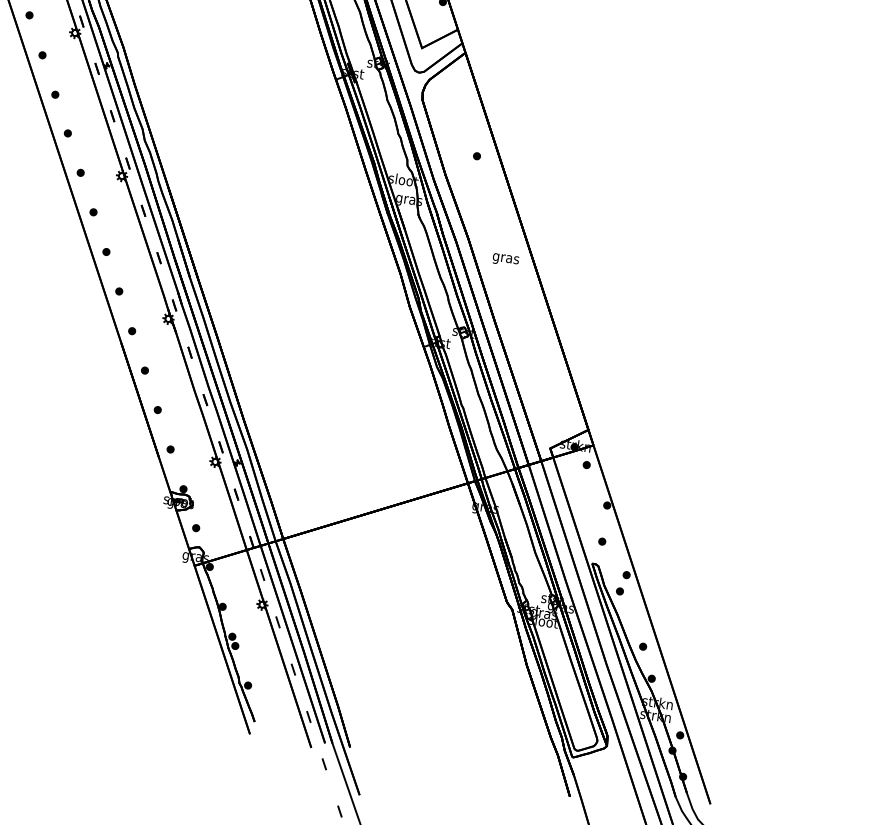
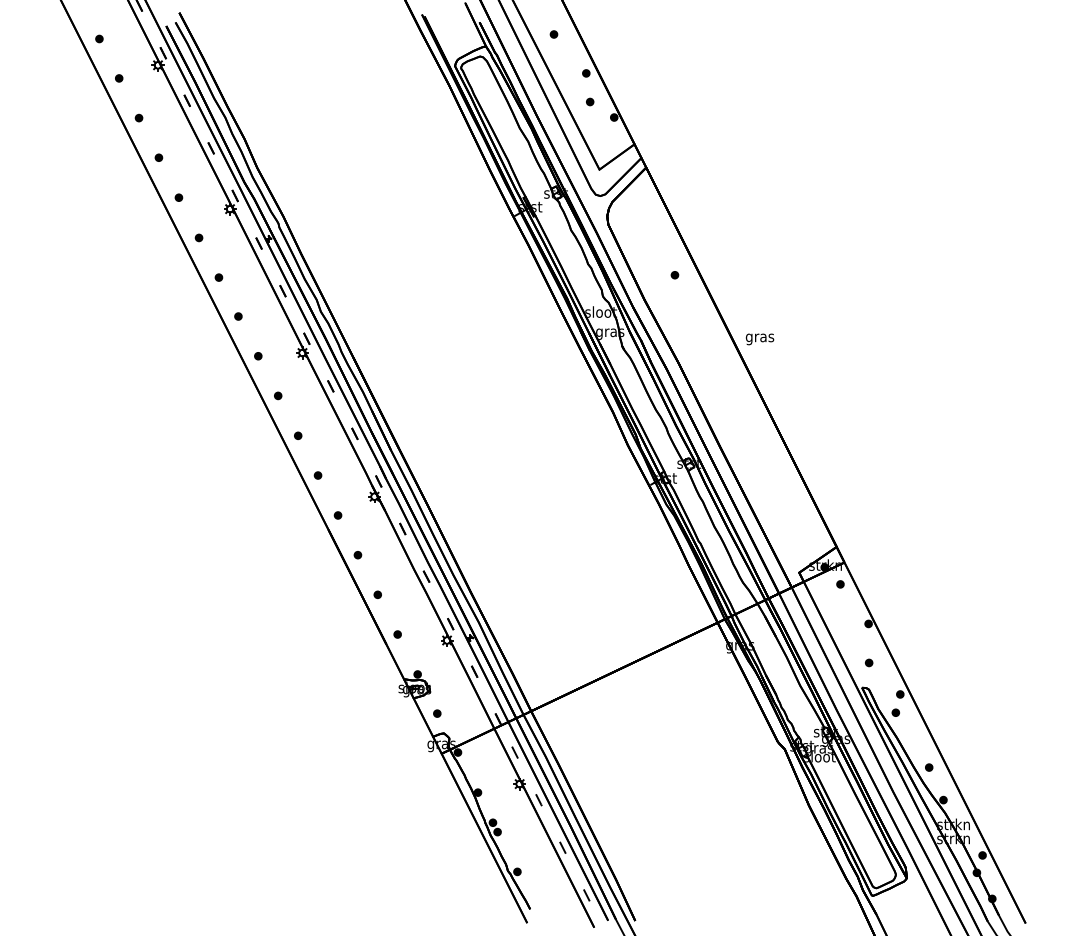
text: (505, 260) -> (759, 339), moved

